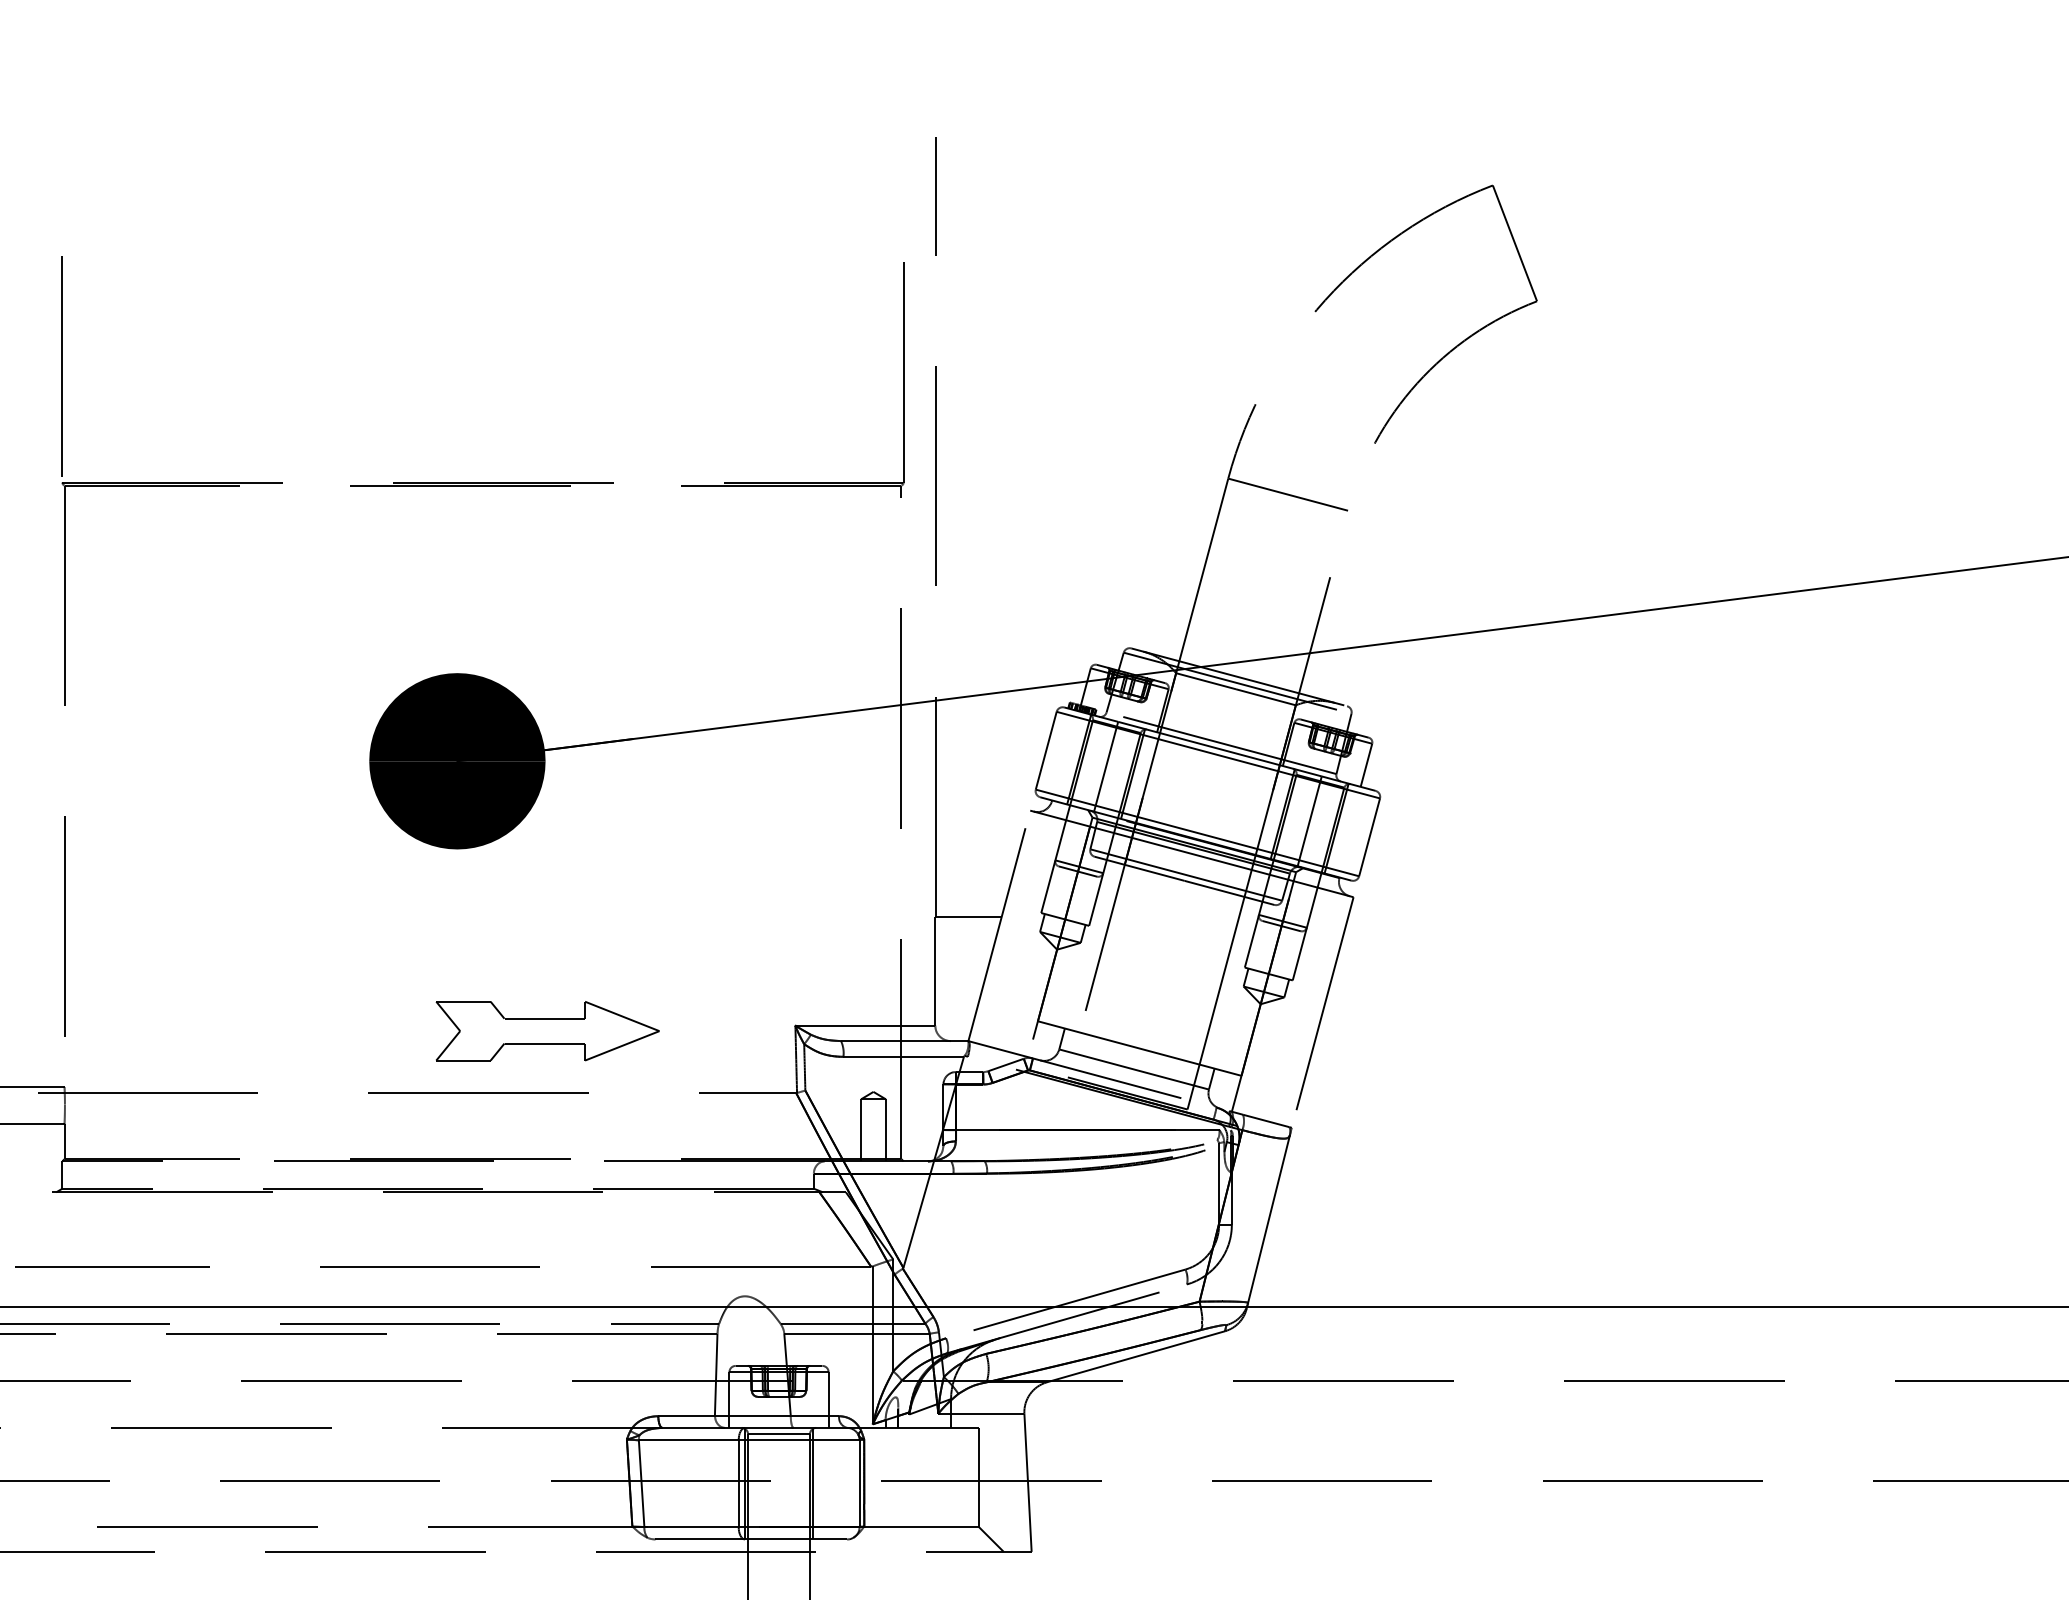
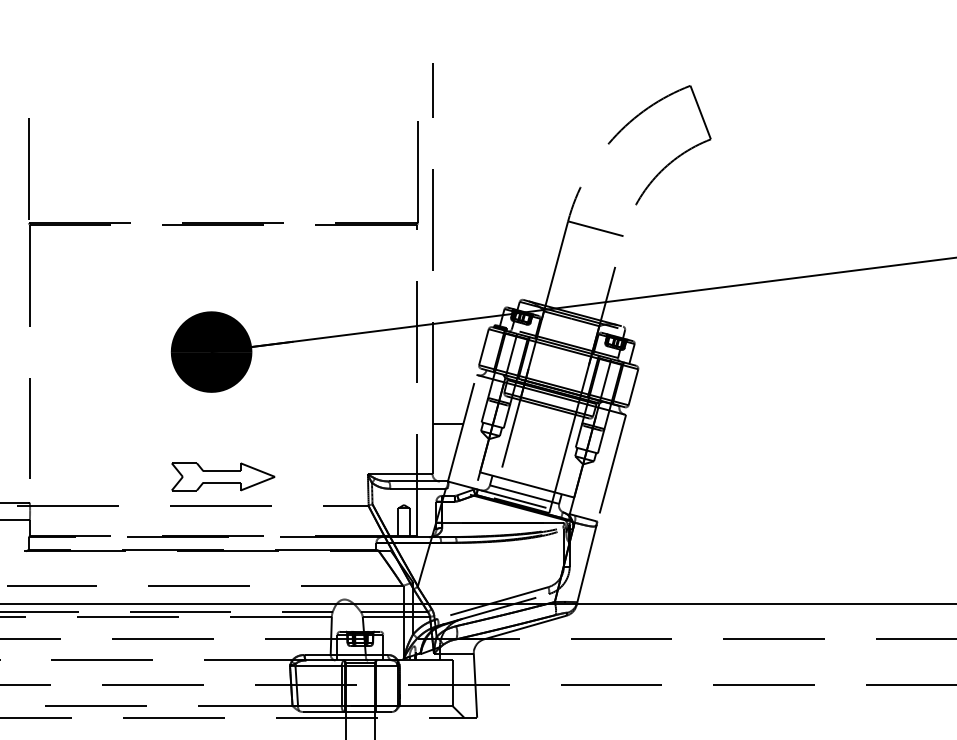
part: (548, 1030) -> (223, 476), moved

